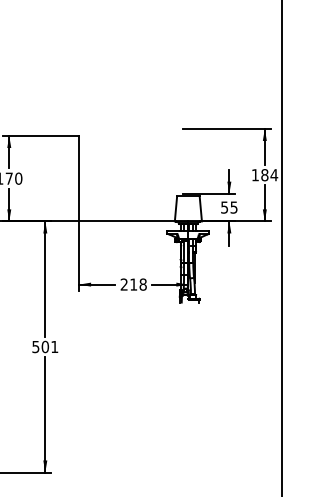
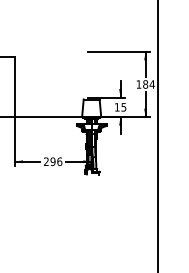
text: (224, 207) -> (117, 107), 55 -> 15
text: (138, 284) -> (56, 161), 218 -> 296

